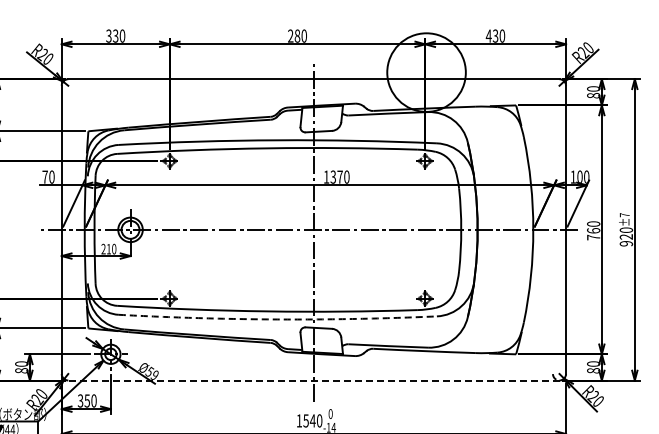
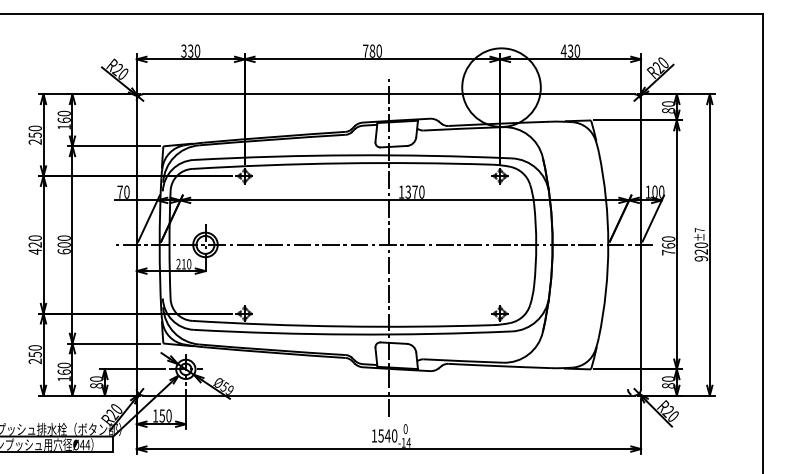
text: (290, 35) -> (365, 50), 280 -> 780
arc: (277, 319) -> (352, 334), dashed -> solid
line: (313, 380) -> (388, 395), dashed -> solid
text: (80, 400) -> (155, 415), 350 -> 150

